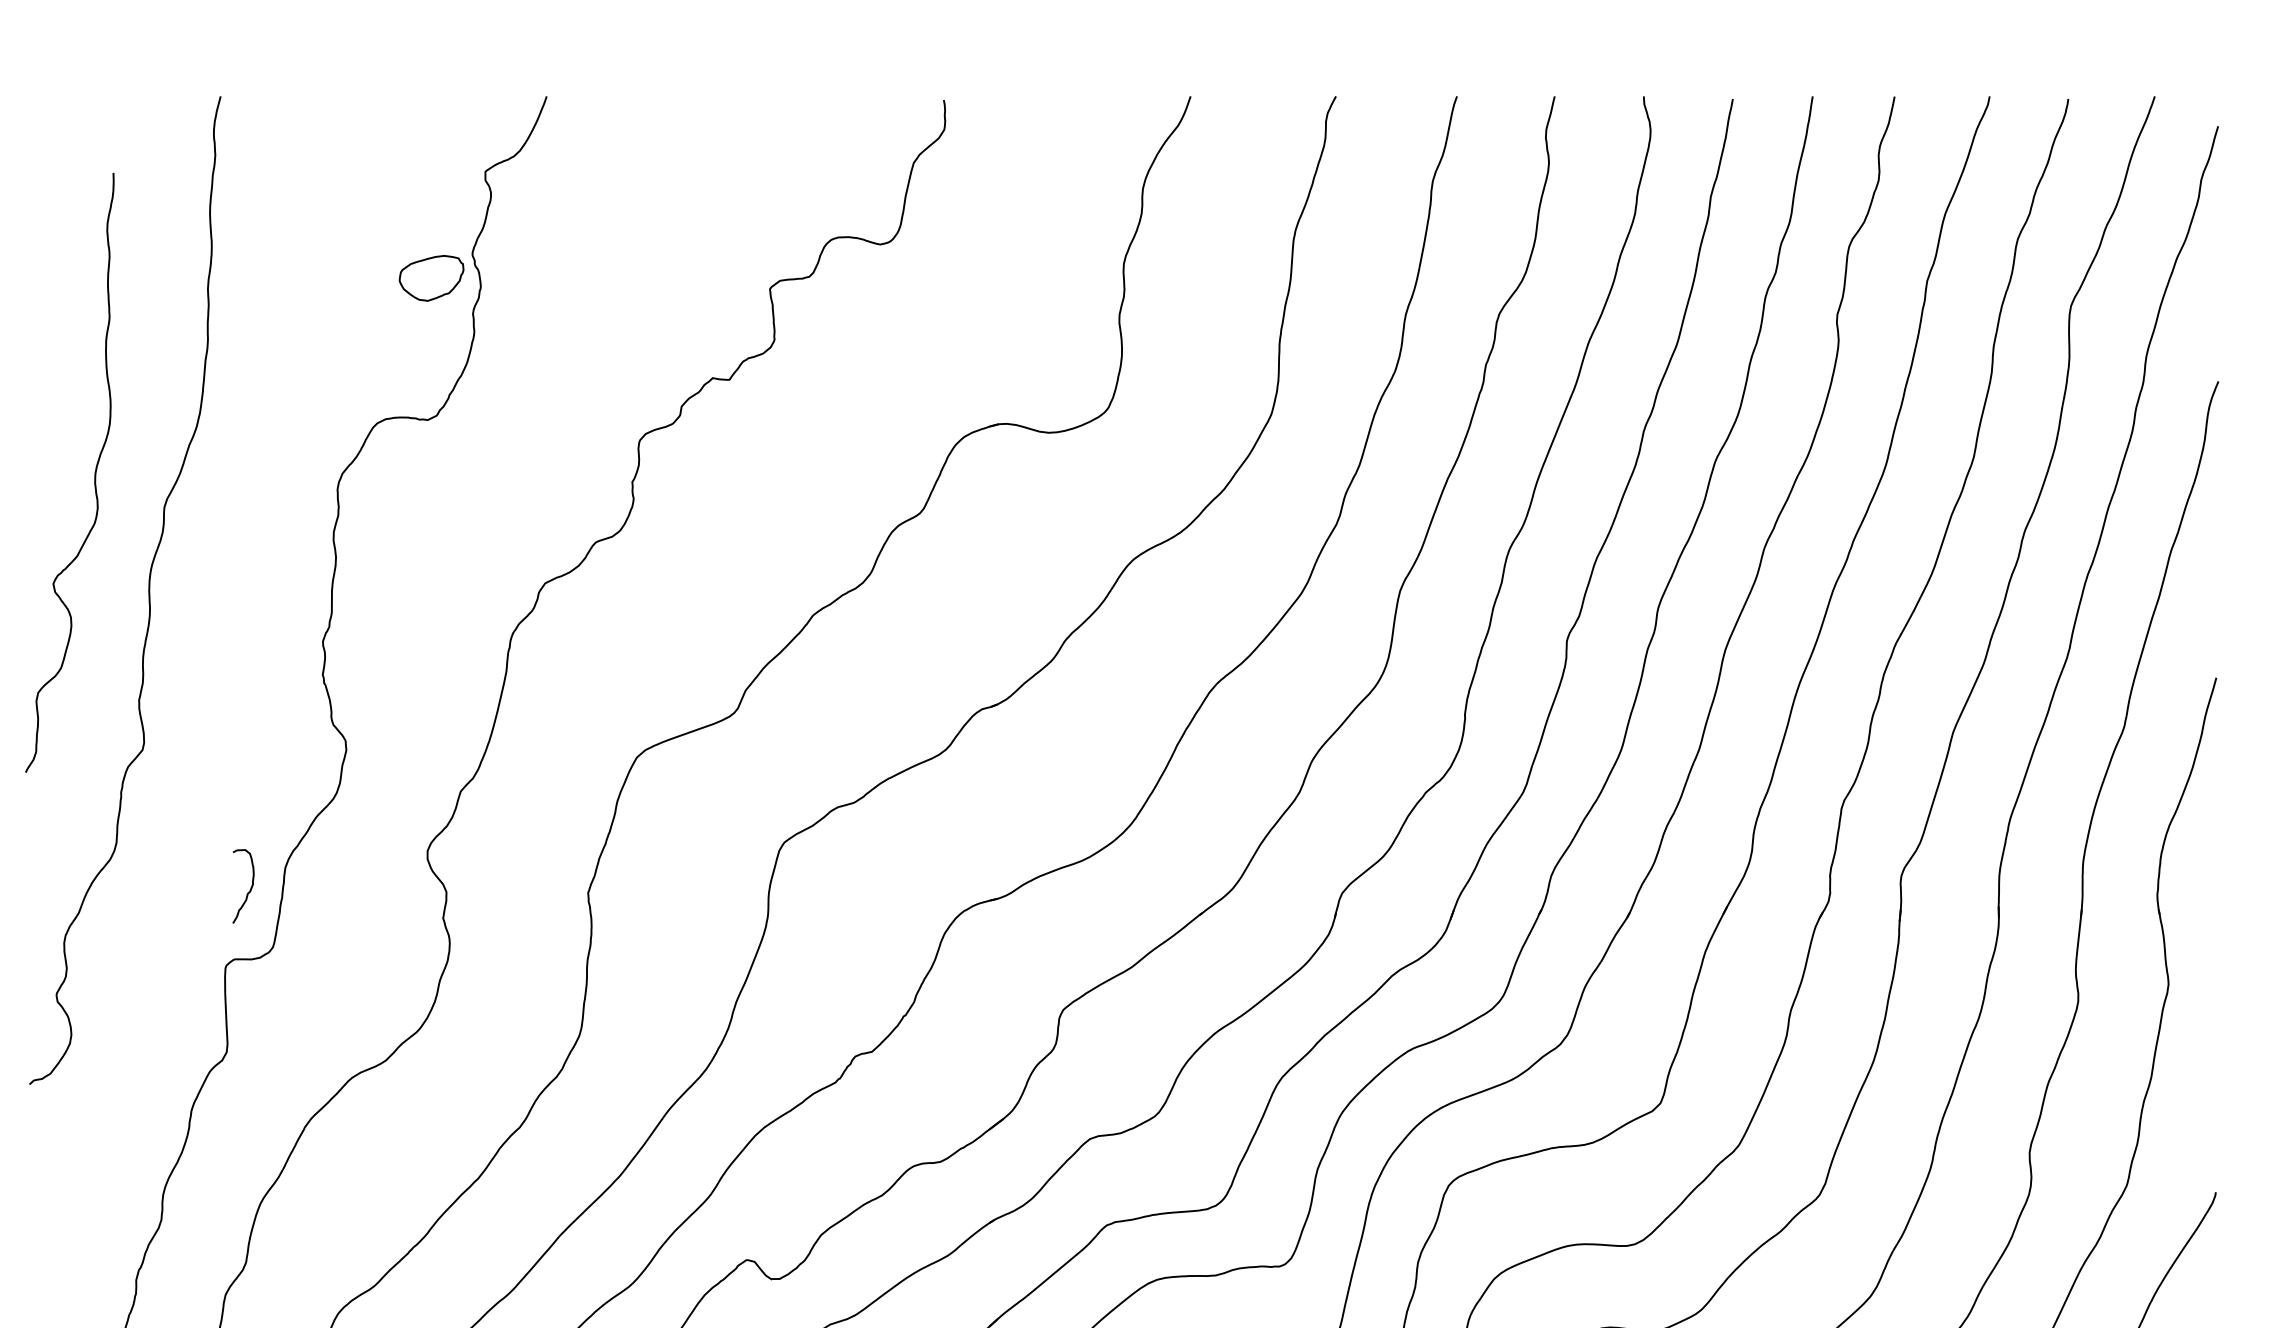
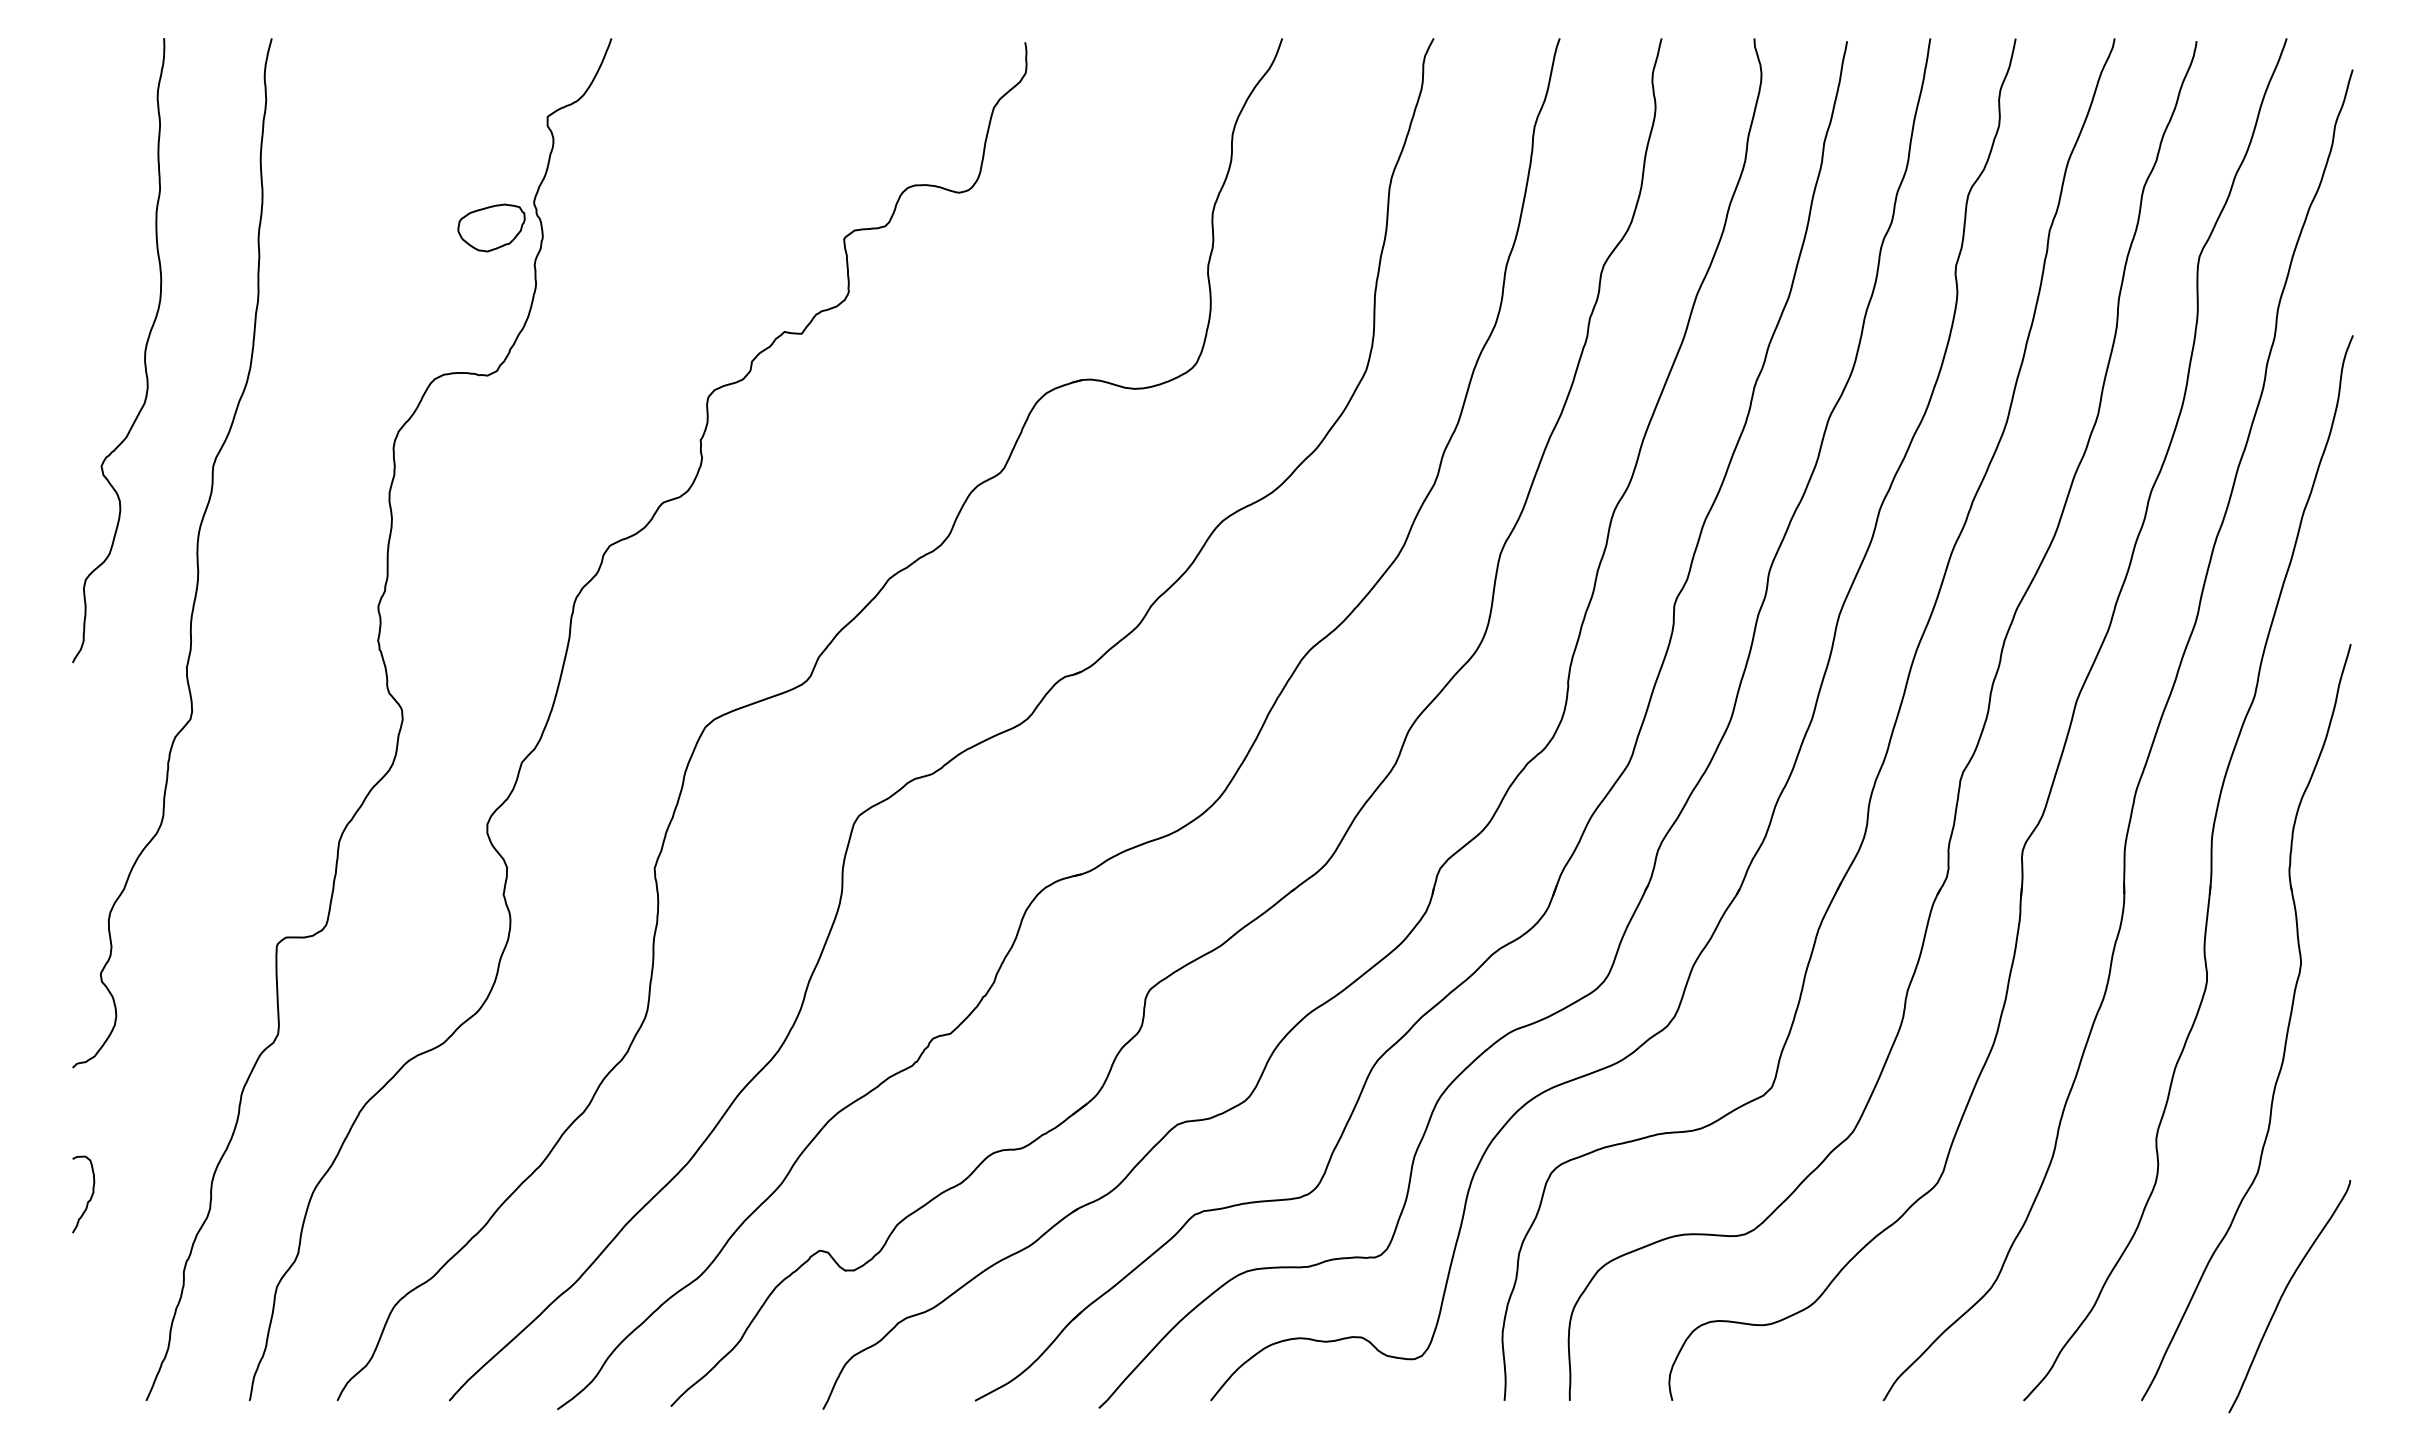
curve: (94, 472) -> (144, 350), moved
curve: (250, 888) -> (90, 1196), moved

